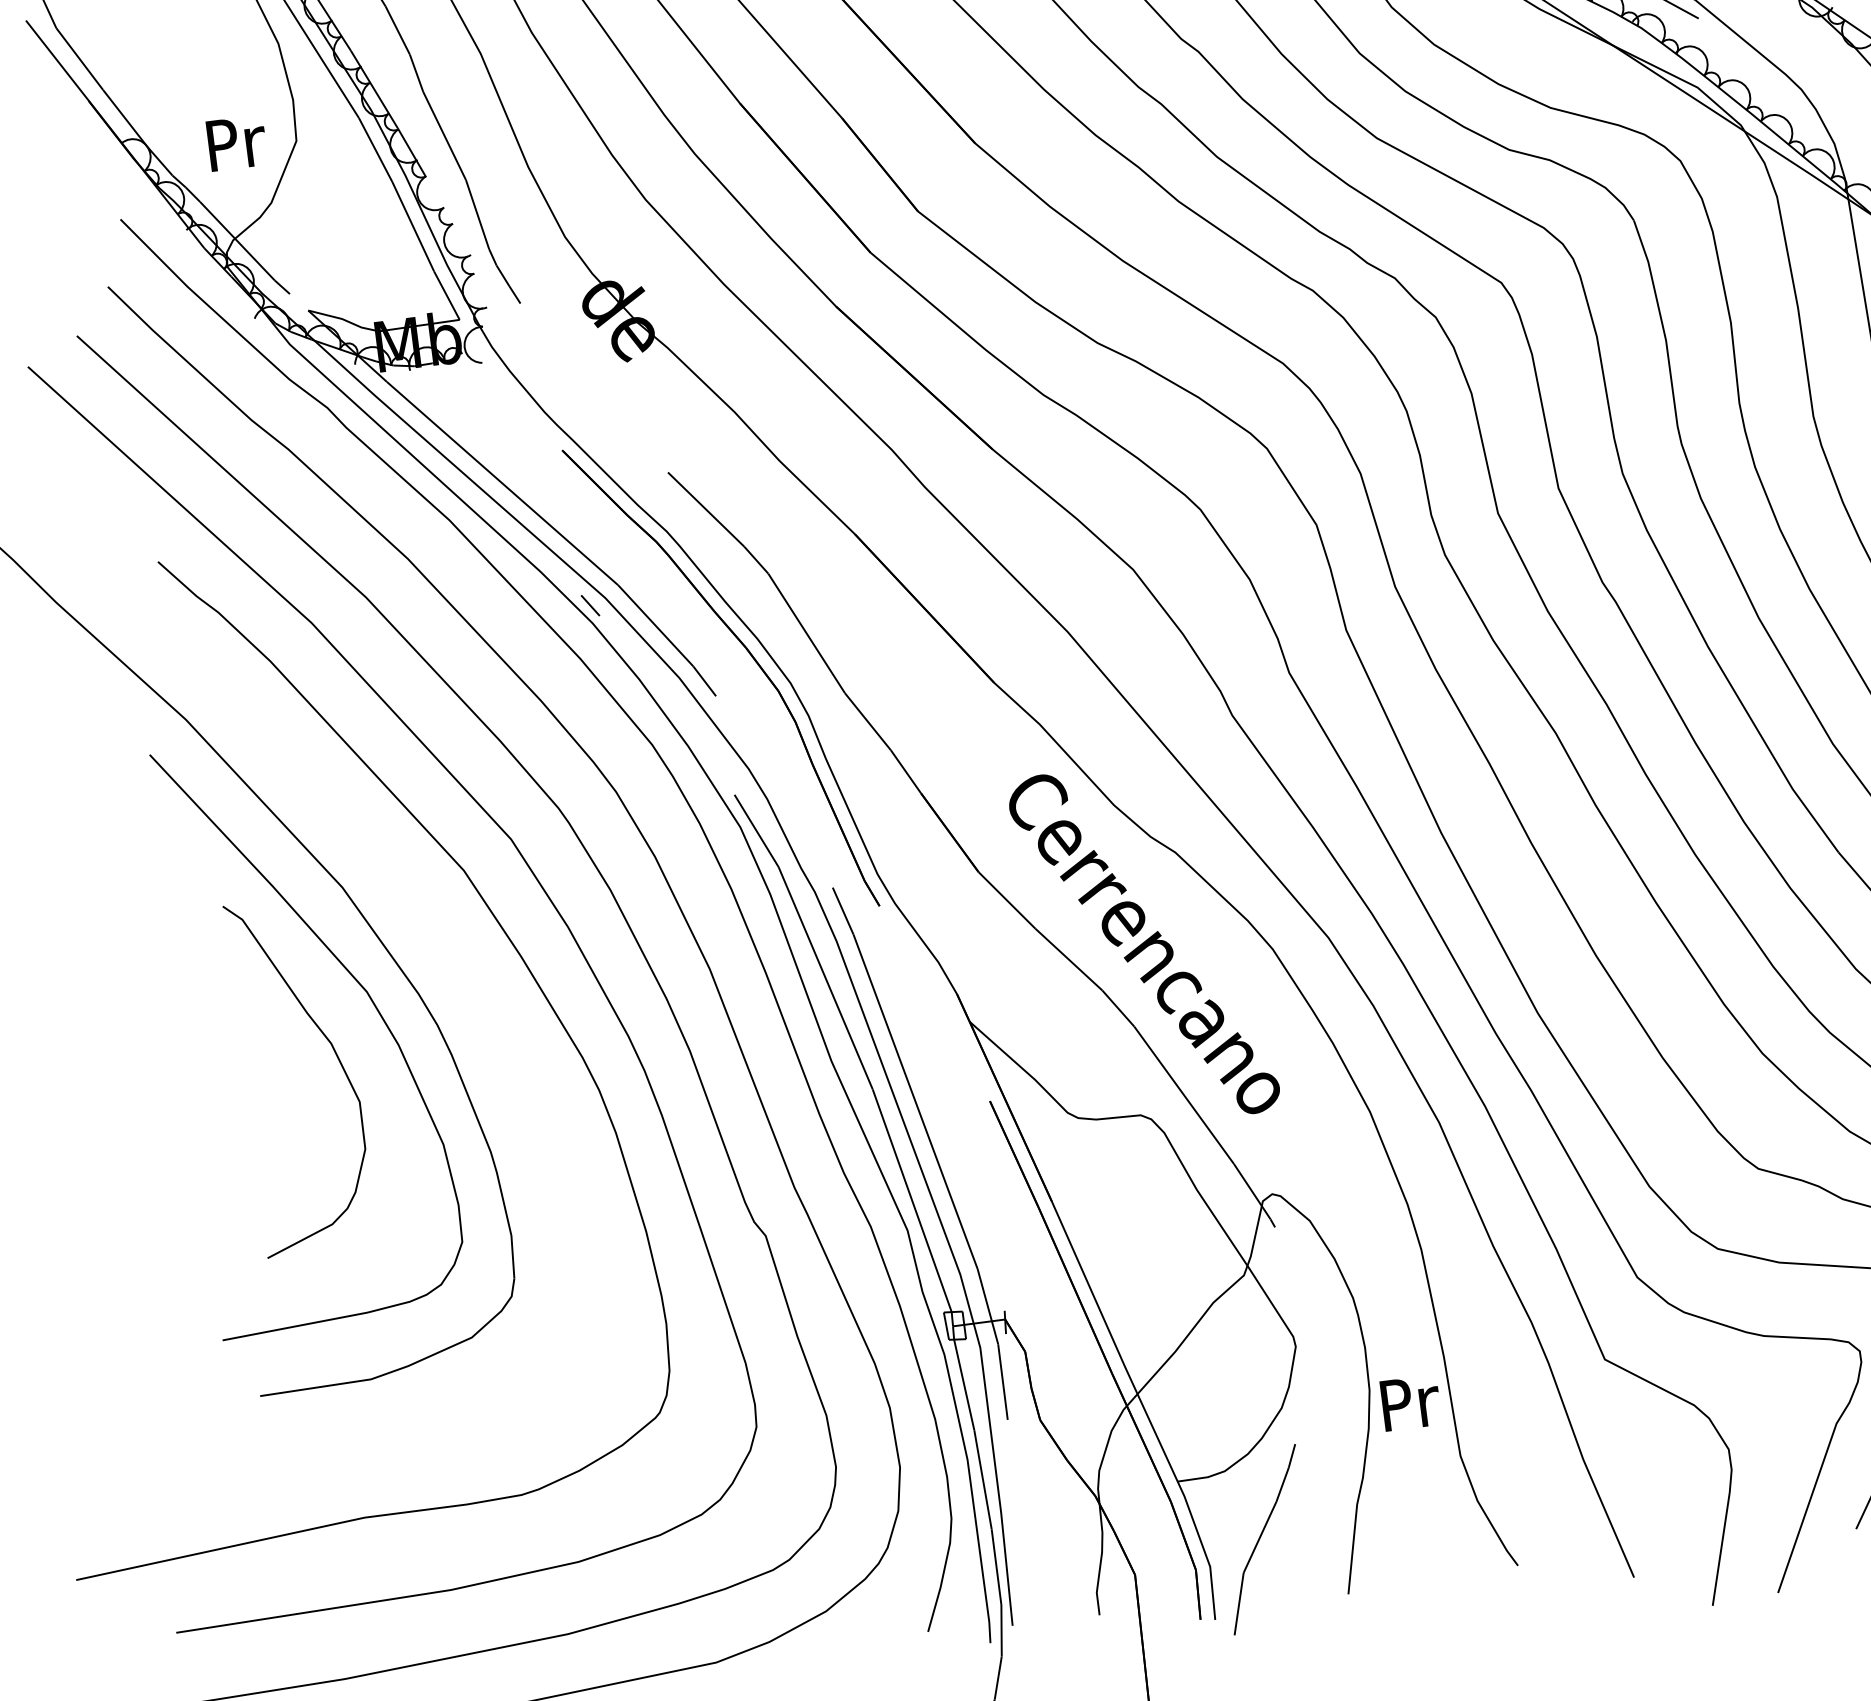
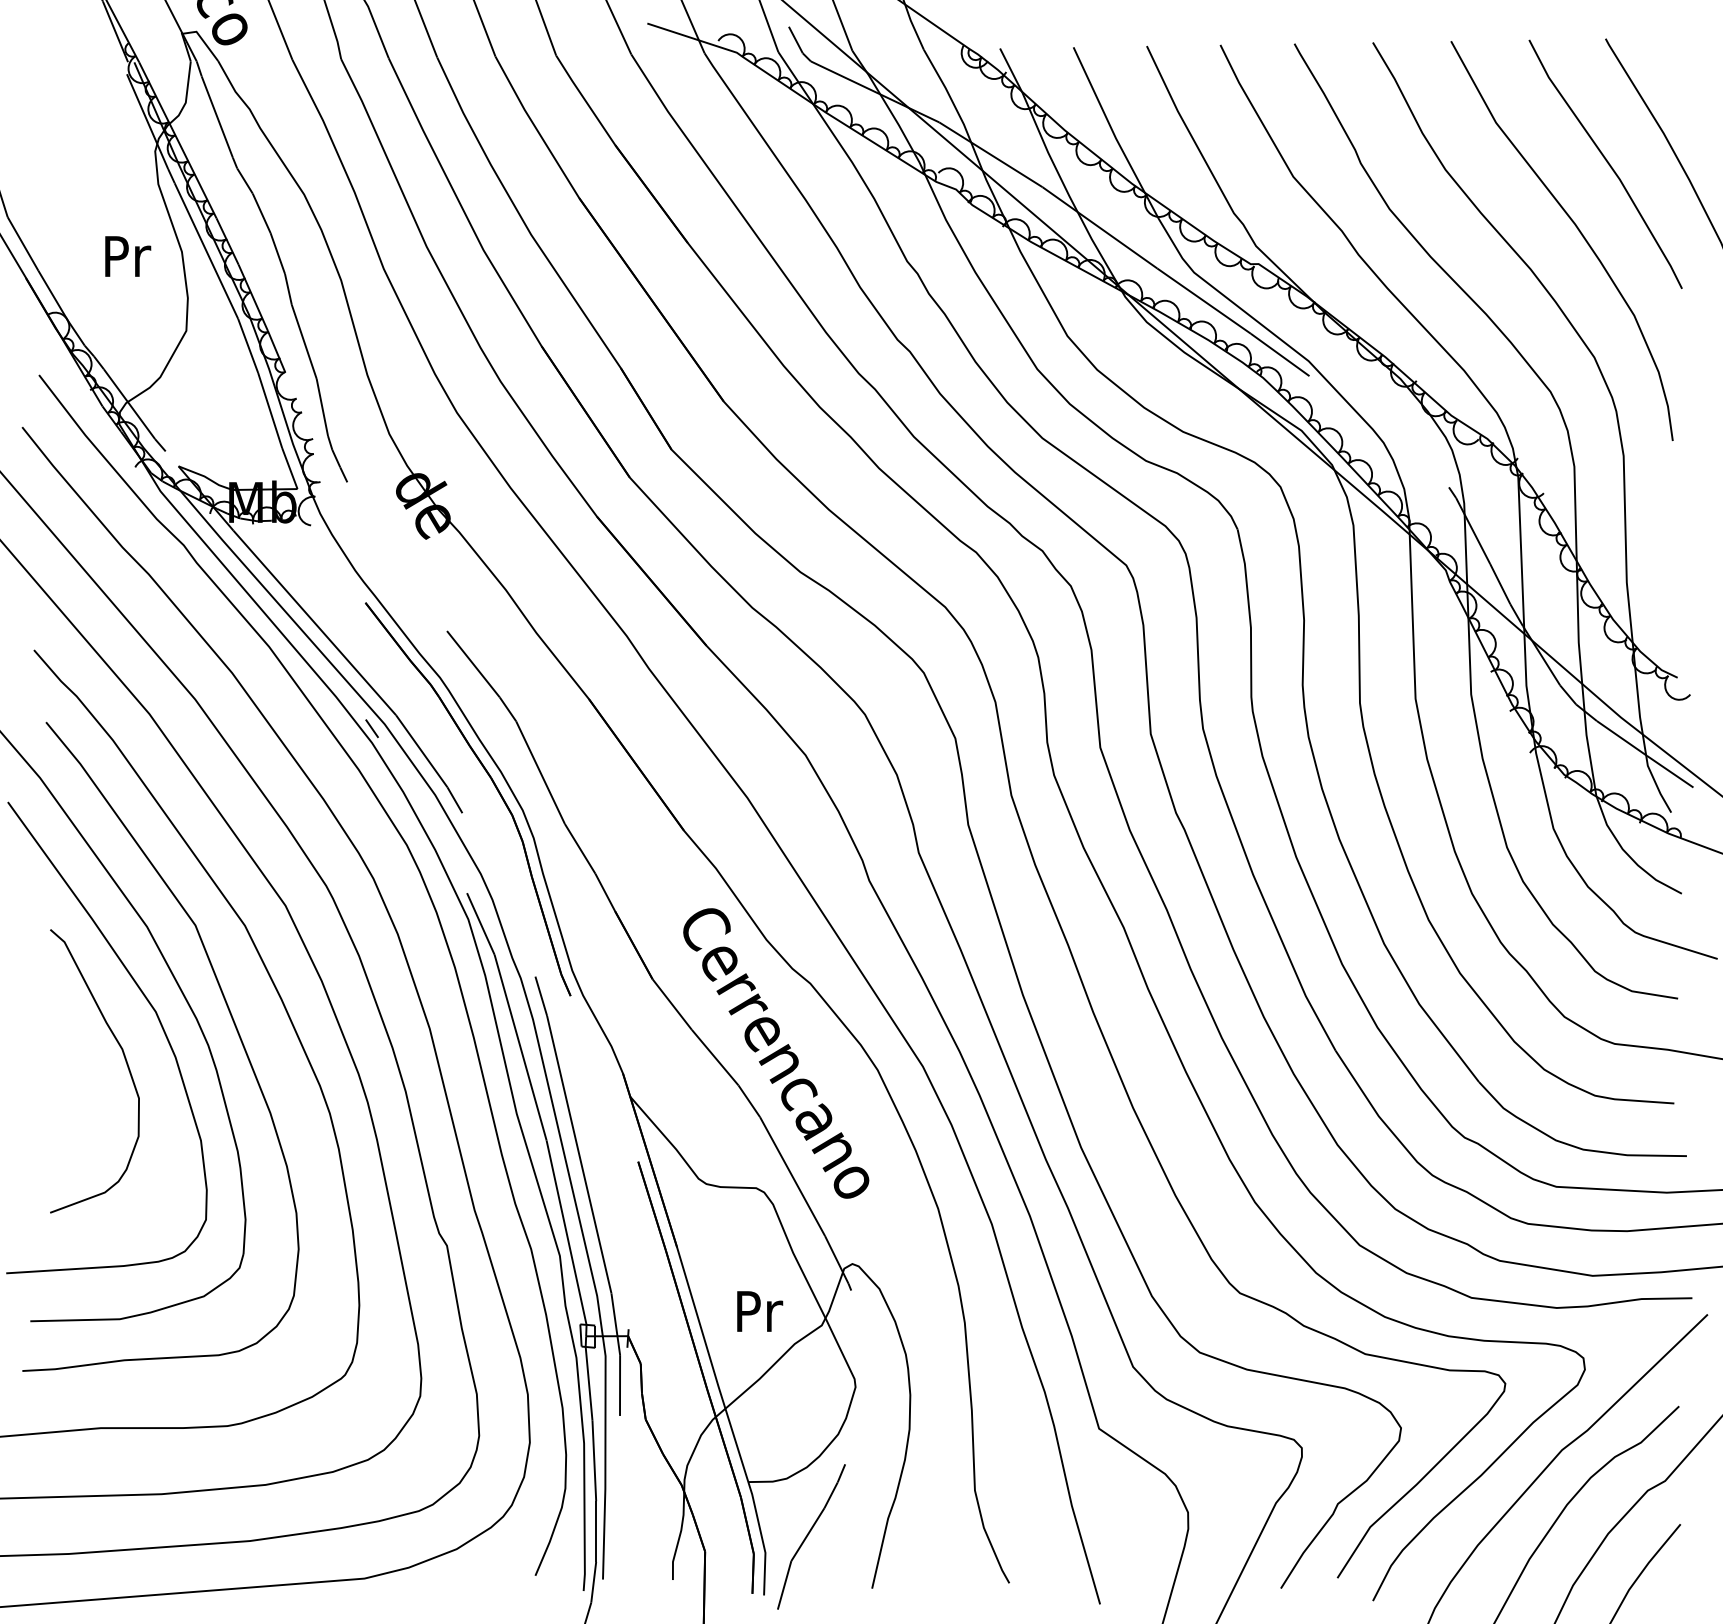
text: (237, 143) -> (128, 256), moved
curve: (460, 985) -> (230, 1016), added
text: (1411, 1402) -> (760, 1311), moved

